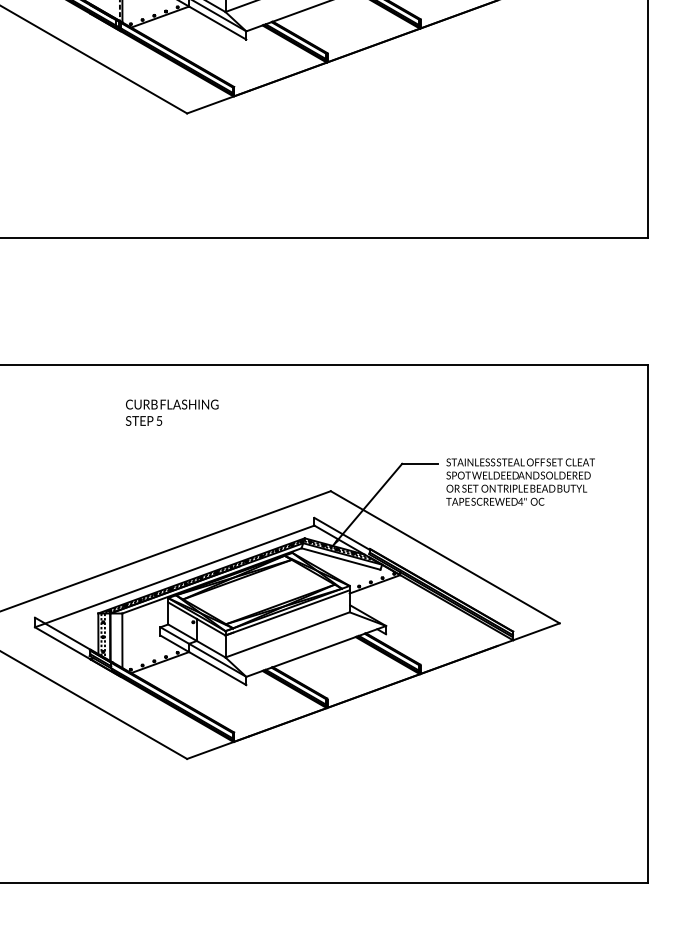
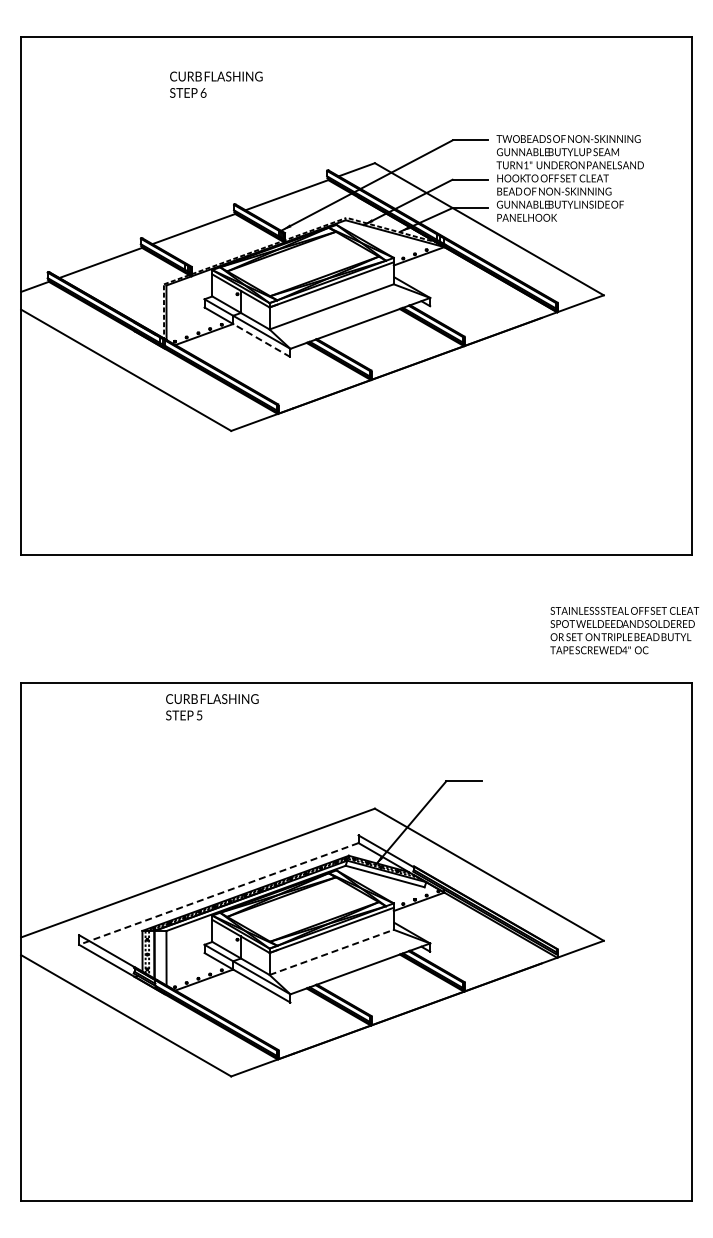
line: (217, 23) -> (261, 340), solid -> dashed
text: (172, 413) -> (212, 707), moved
text: (520, 482) -> (624, 630), moved
line: (174, 576) -> (218, 893), solid -> dashed
line: (288, 635) -> (332, 952), solid -> dashed

